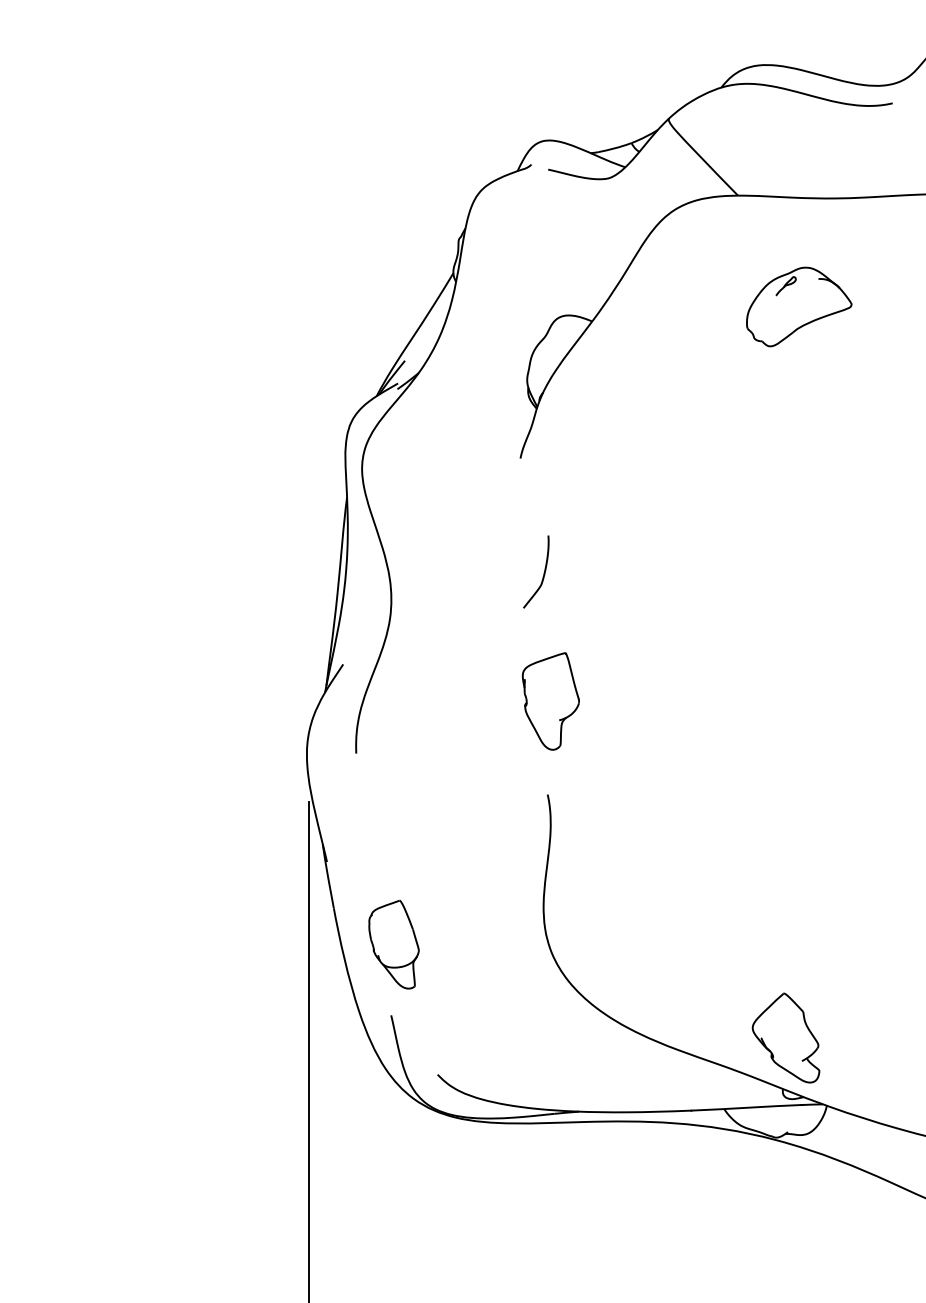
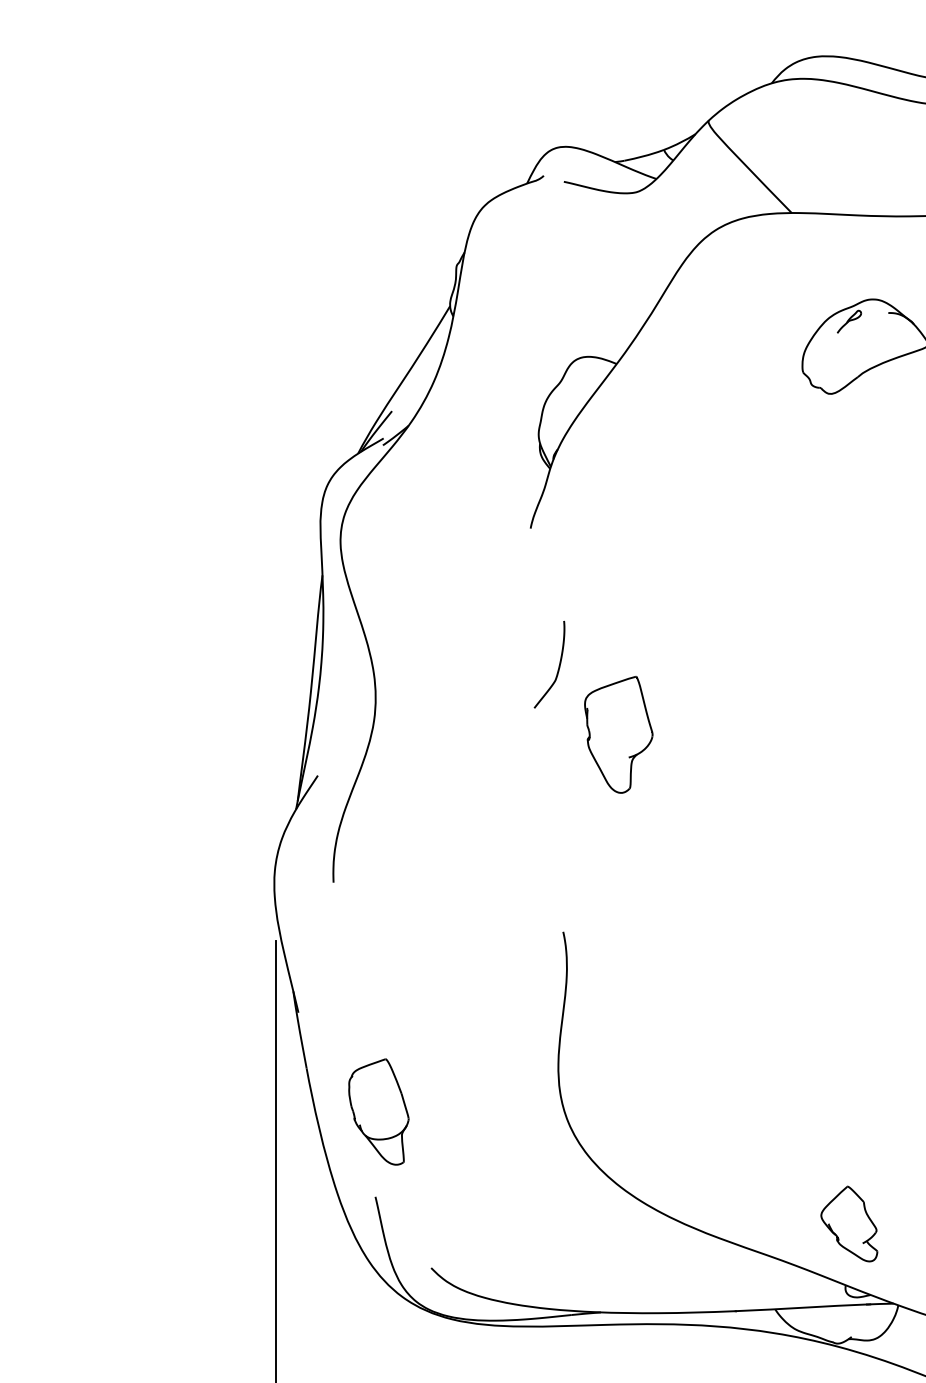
part: (550, 701) -> (618, 734), moved
part: (785, 1037) -> (848, 1223), size x0.7

